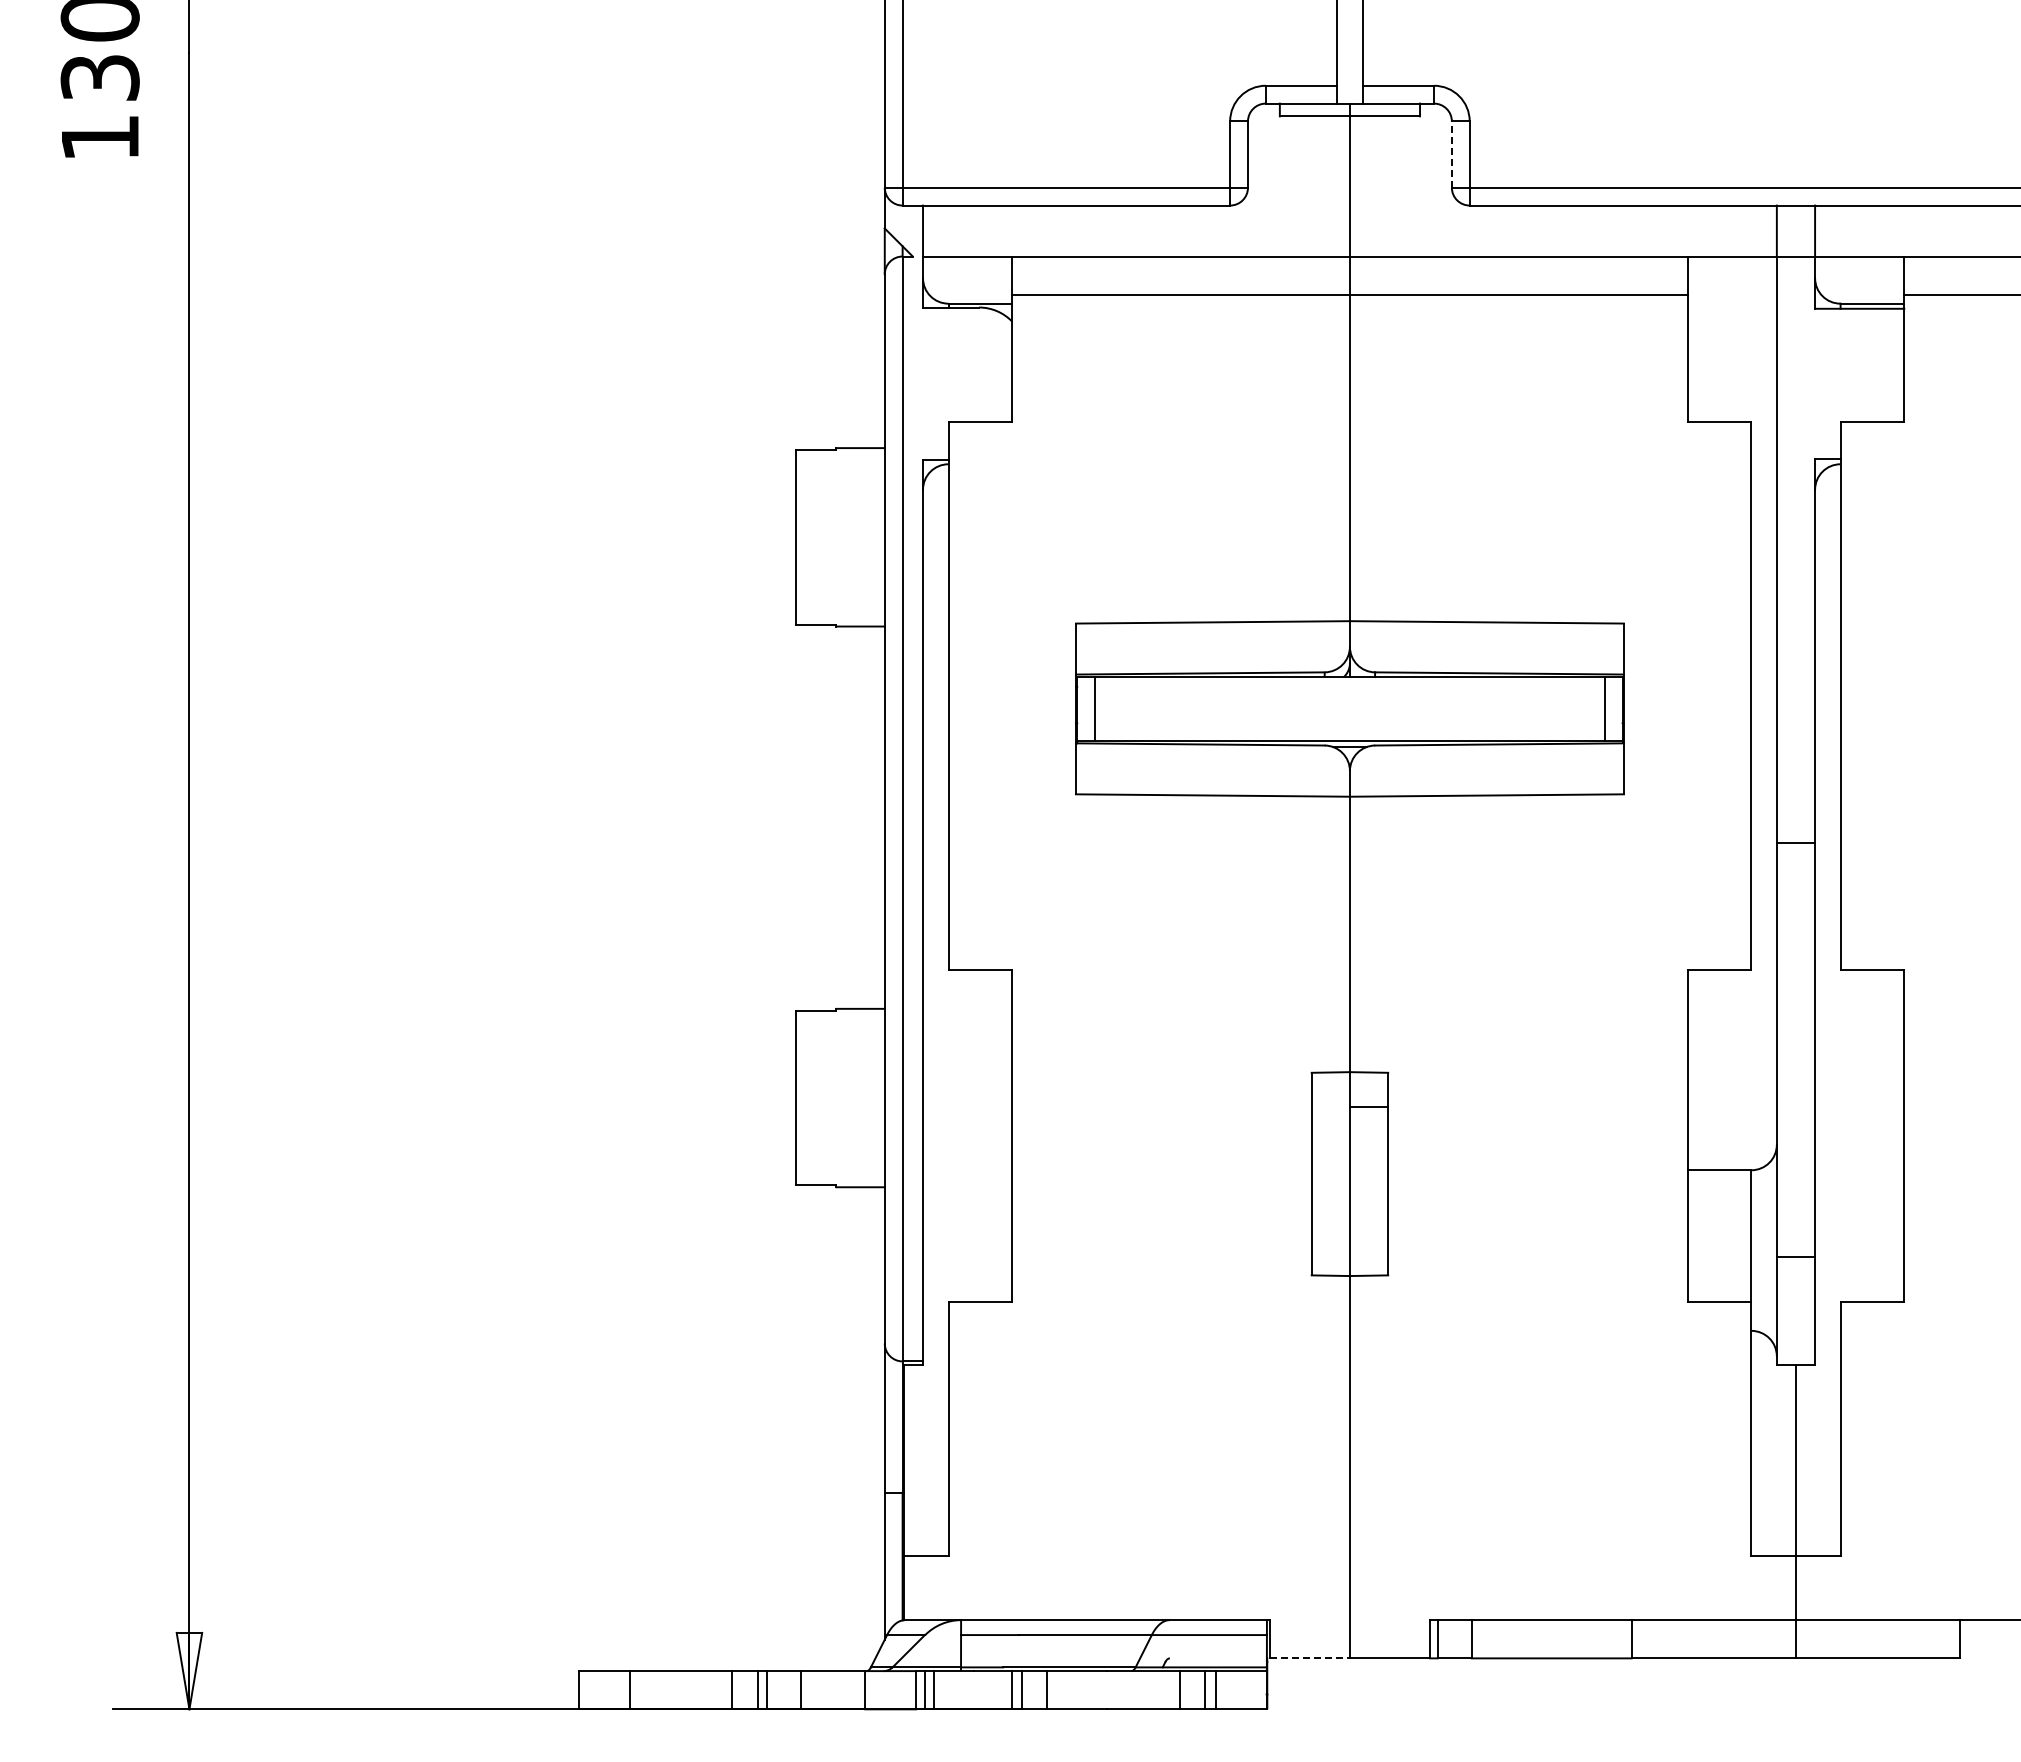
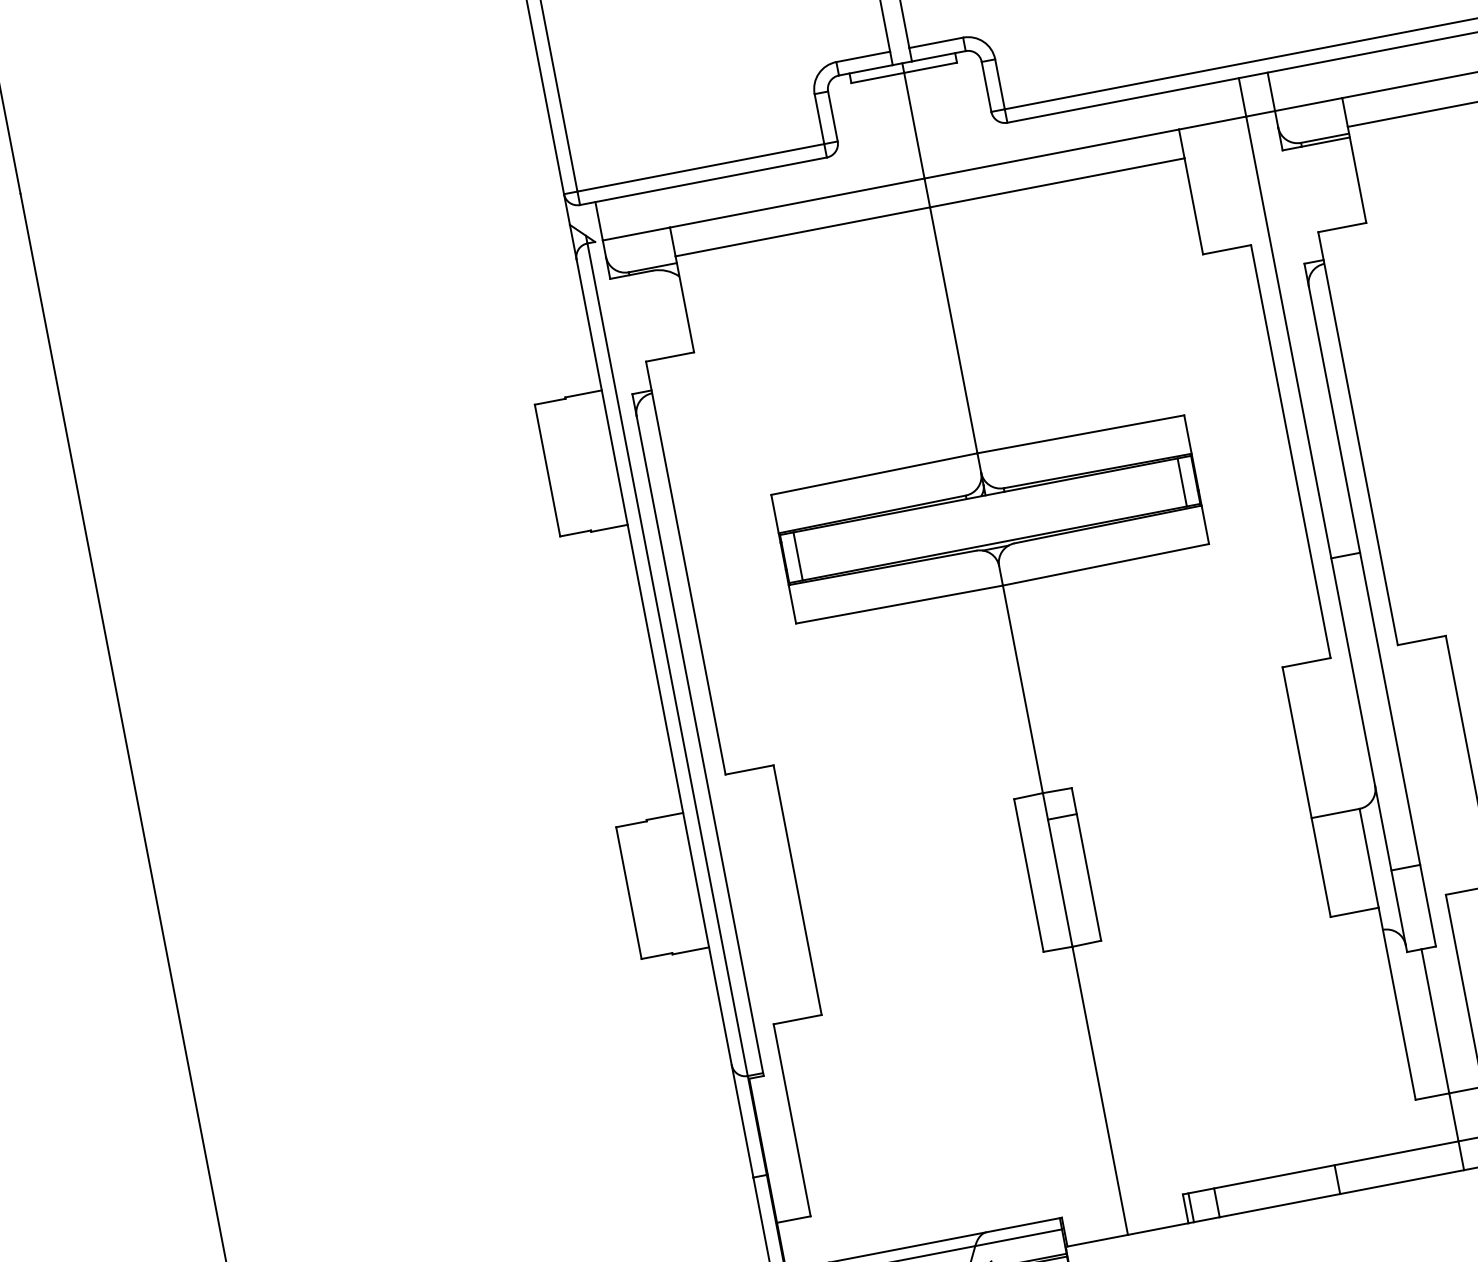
line: (1451, 154) -> (986, 86), dashed -> solid
line: (1310, 1658) -> (1098, 1240), dashed -> solid

